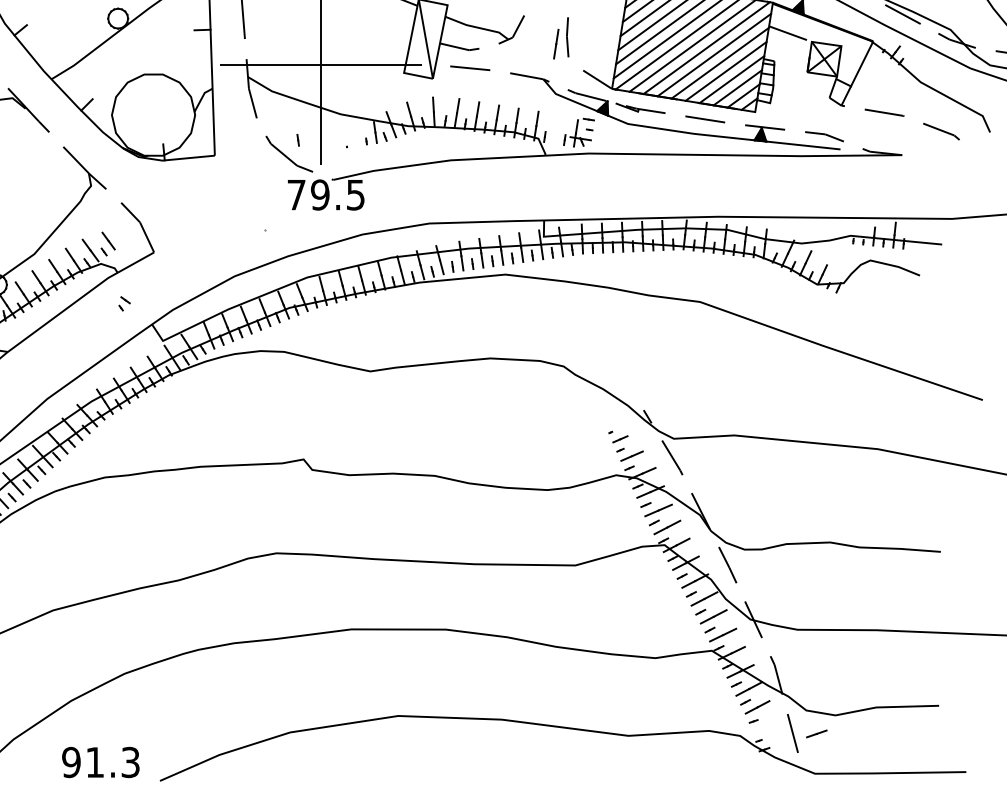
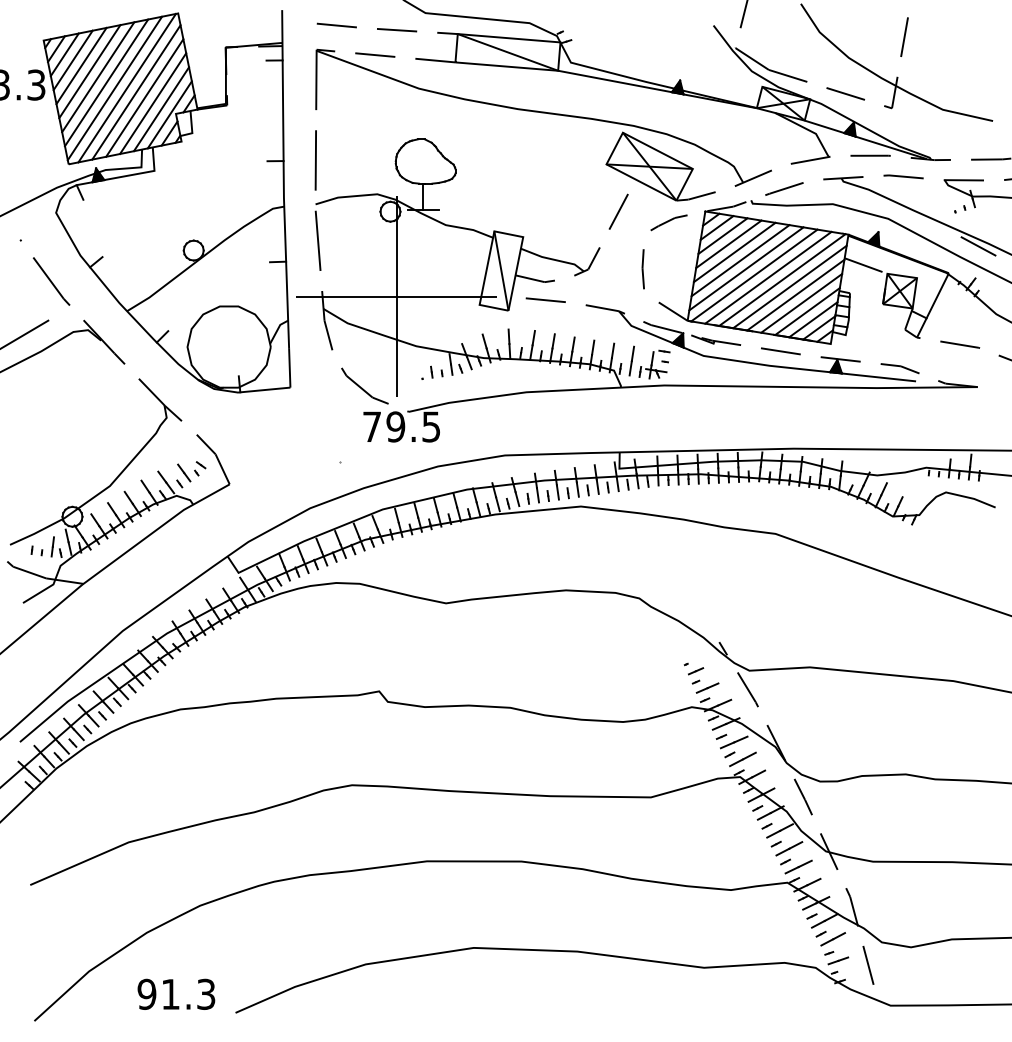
line: (555, 43) -> (631, 360), moved
part: (297, 139) -> (431, 371), moved
part: (124, 303) -> (200, 468), moved
line: (816, 733) -> (838, 960), moved

